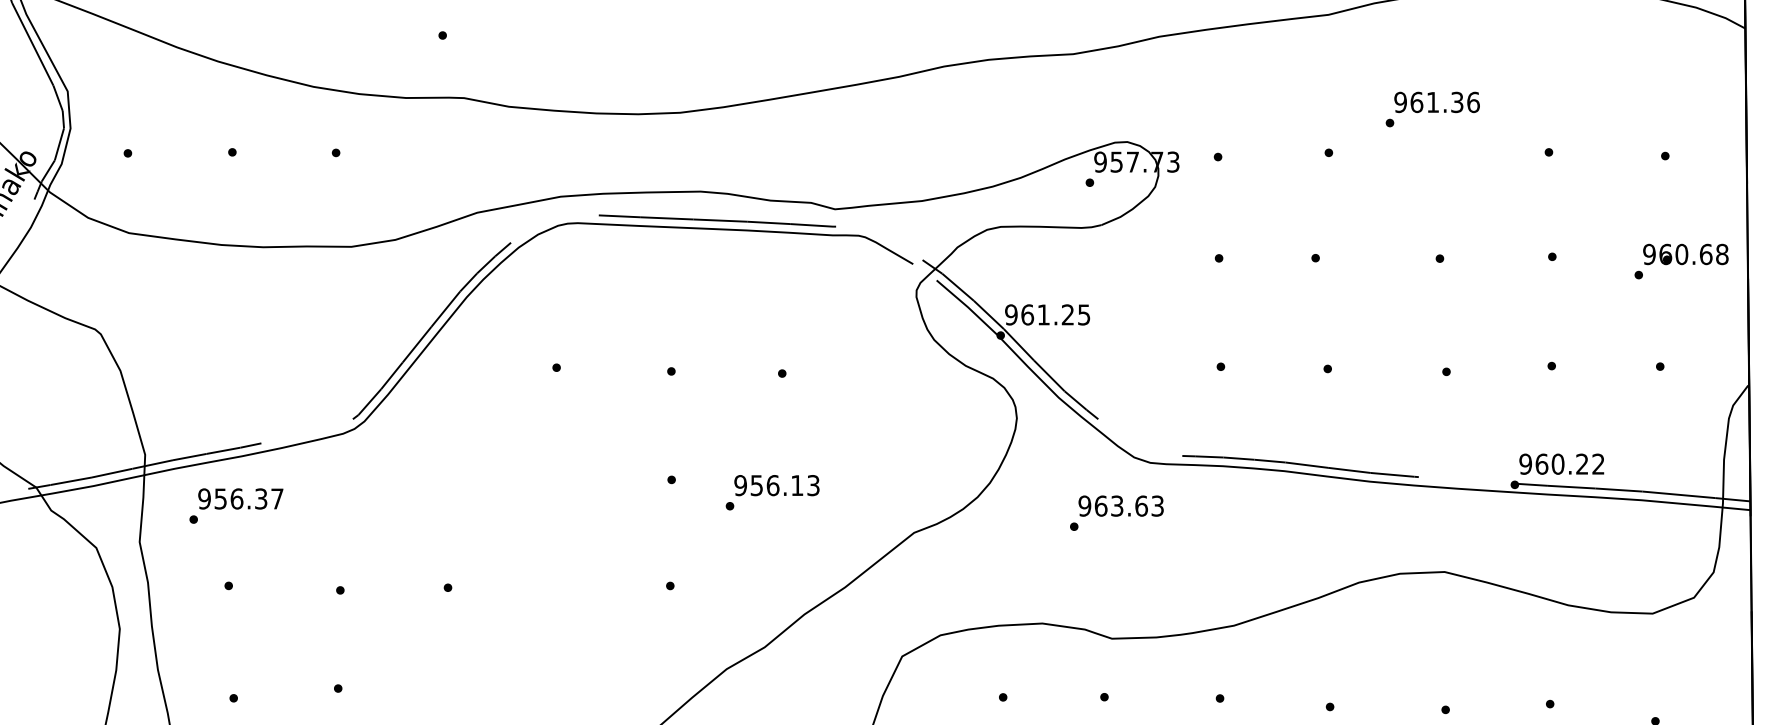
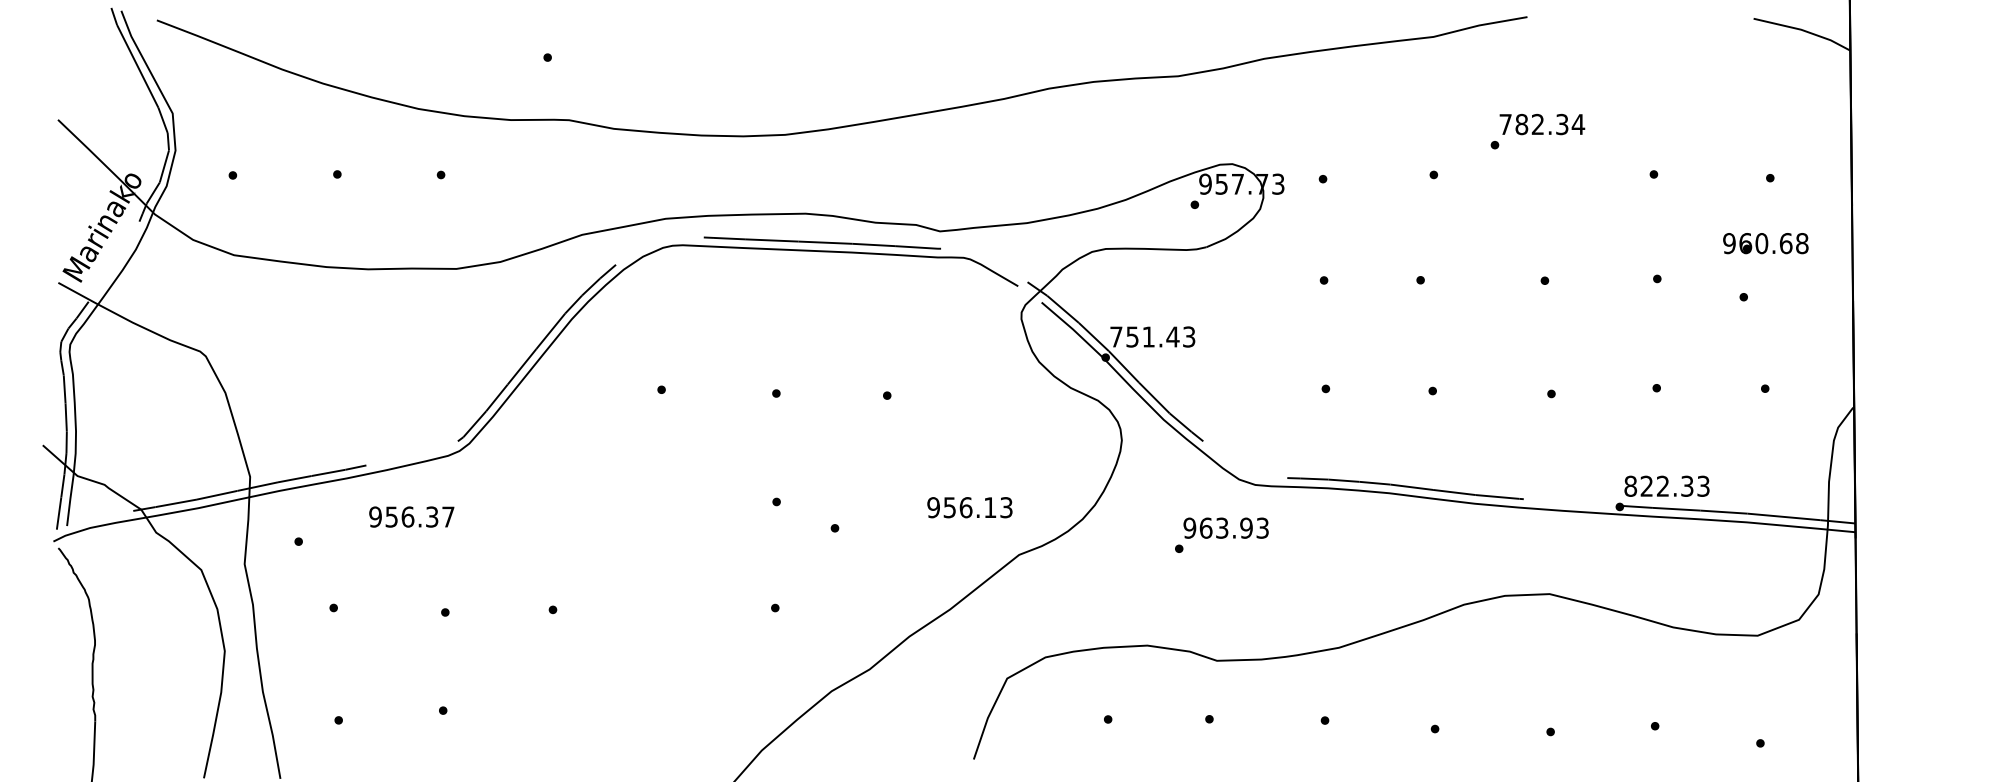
text: (1437, 102) -> (1542, 124), 961.36 -> 782.34
text: (1685, 254) -> (1765, 243), moved
text: (1047, 314) -> (1152, 336), 961.25 -> 751.43
text: (1561, 463) -> (1666, 485), 960.22 -> 822.33
text: (776, 485) -> (969, 507), moved
text: (240, 498) -> (411, 516), moved
text: (1141, 505) -> (1246, 527), 963.63 -> 963.93

